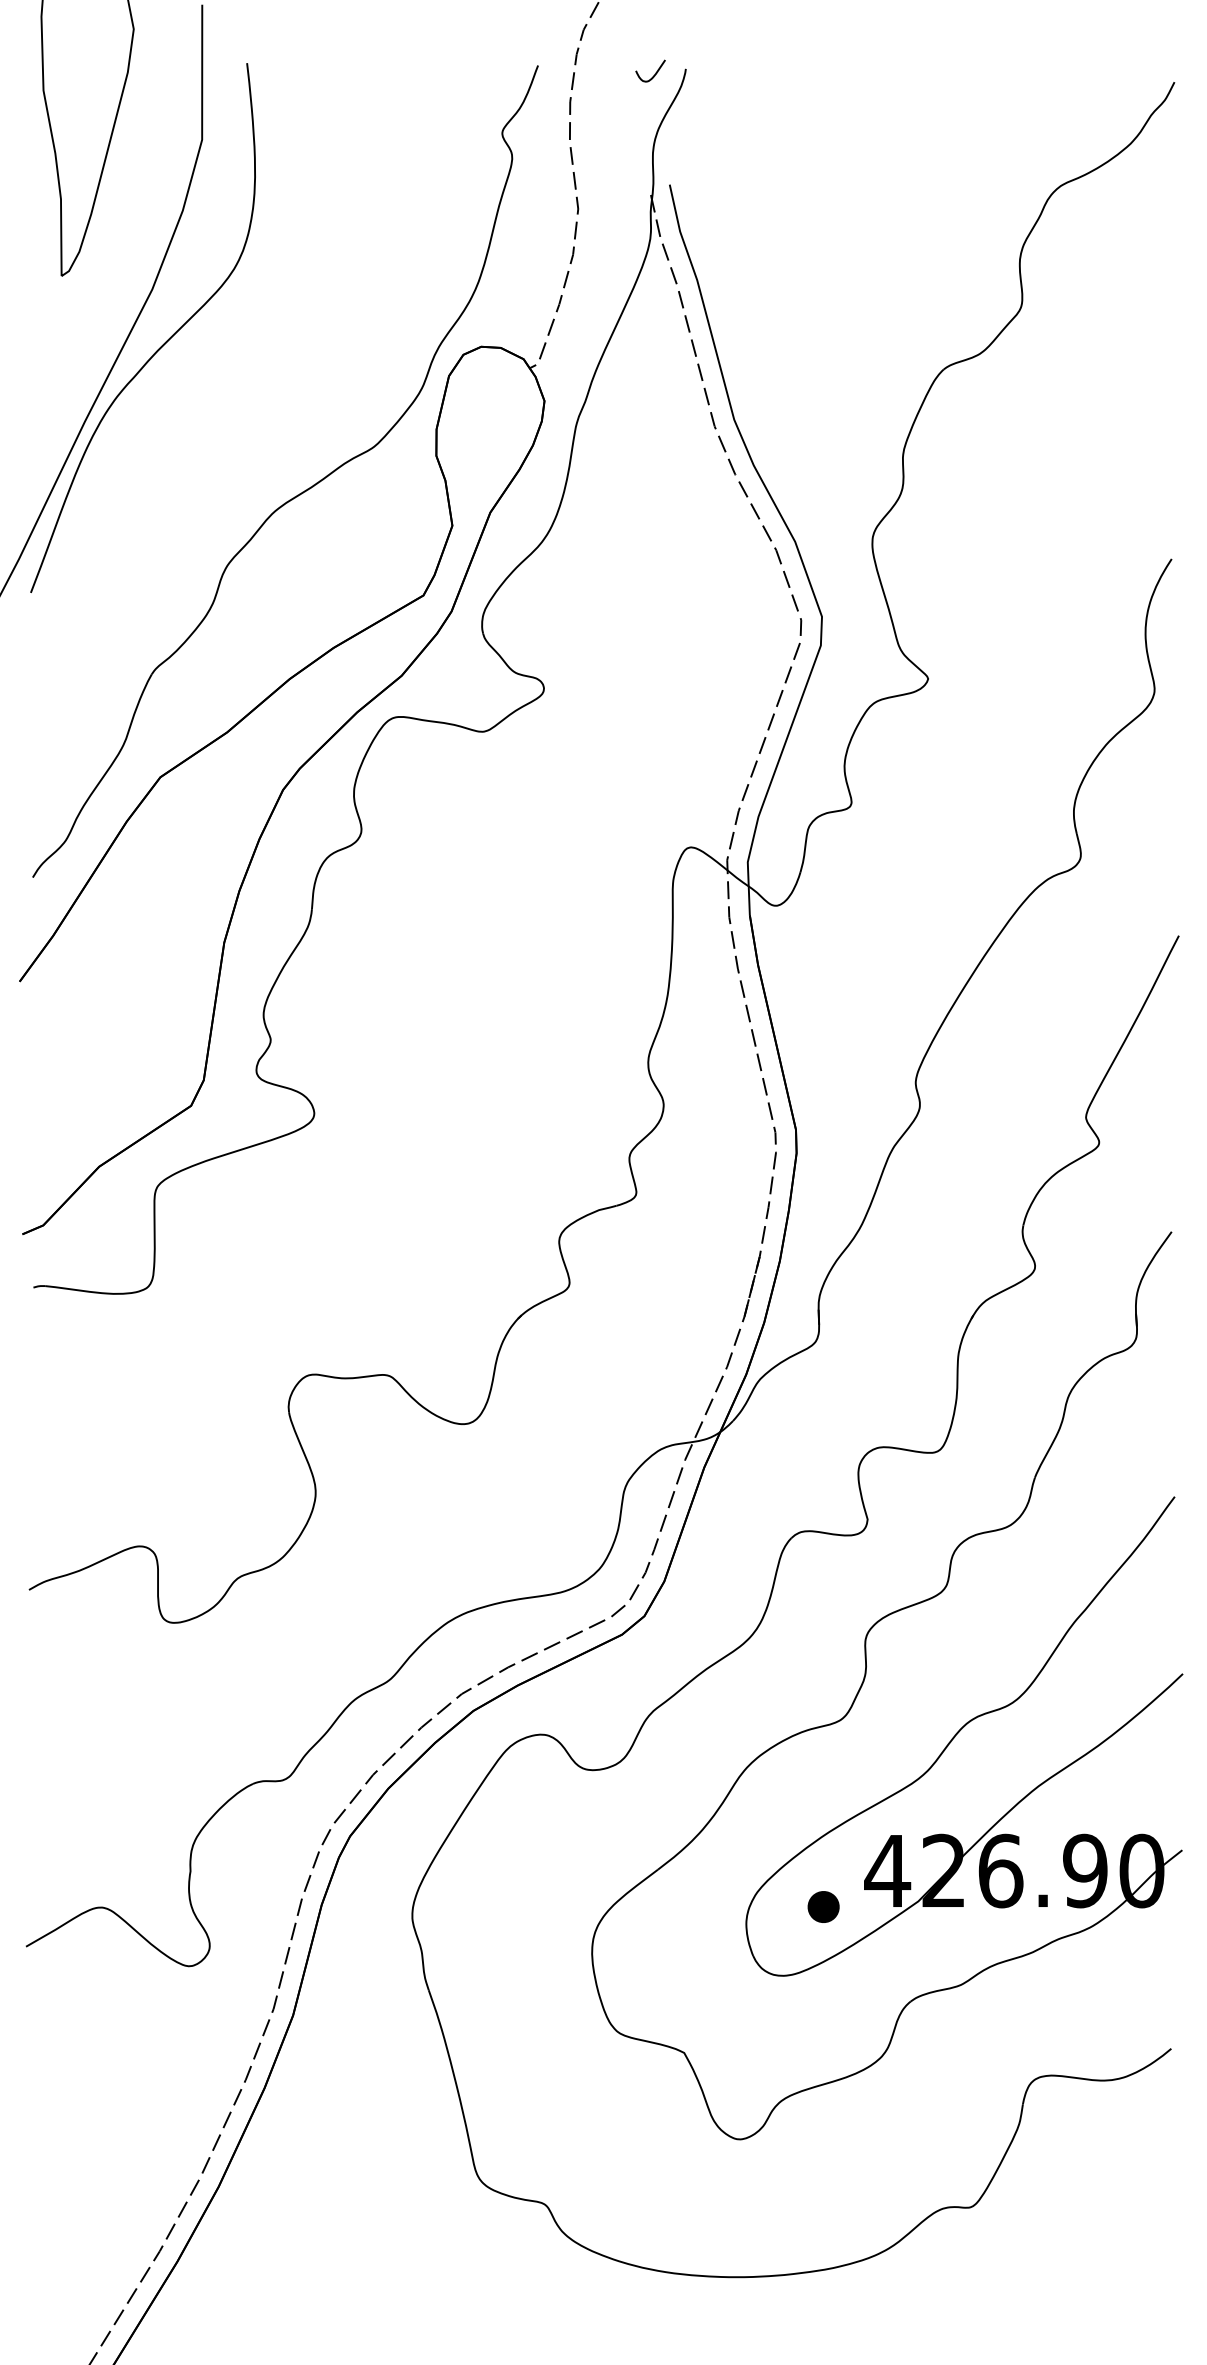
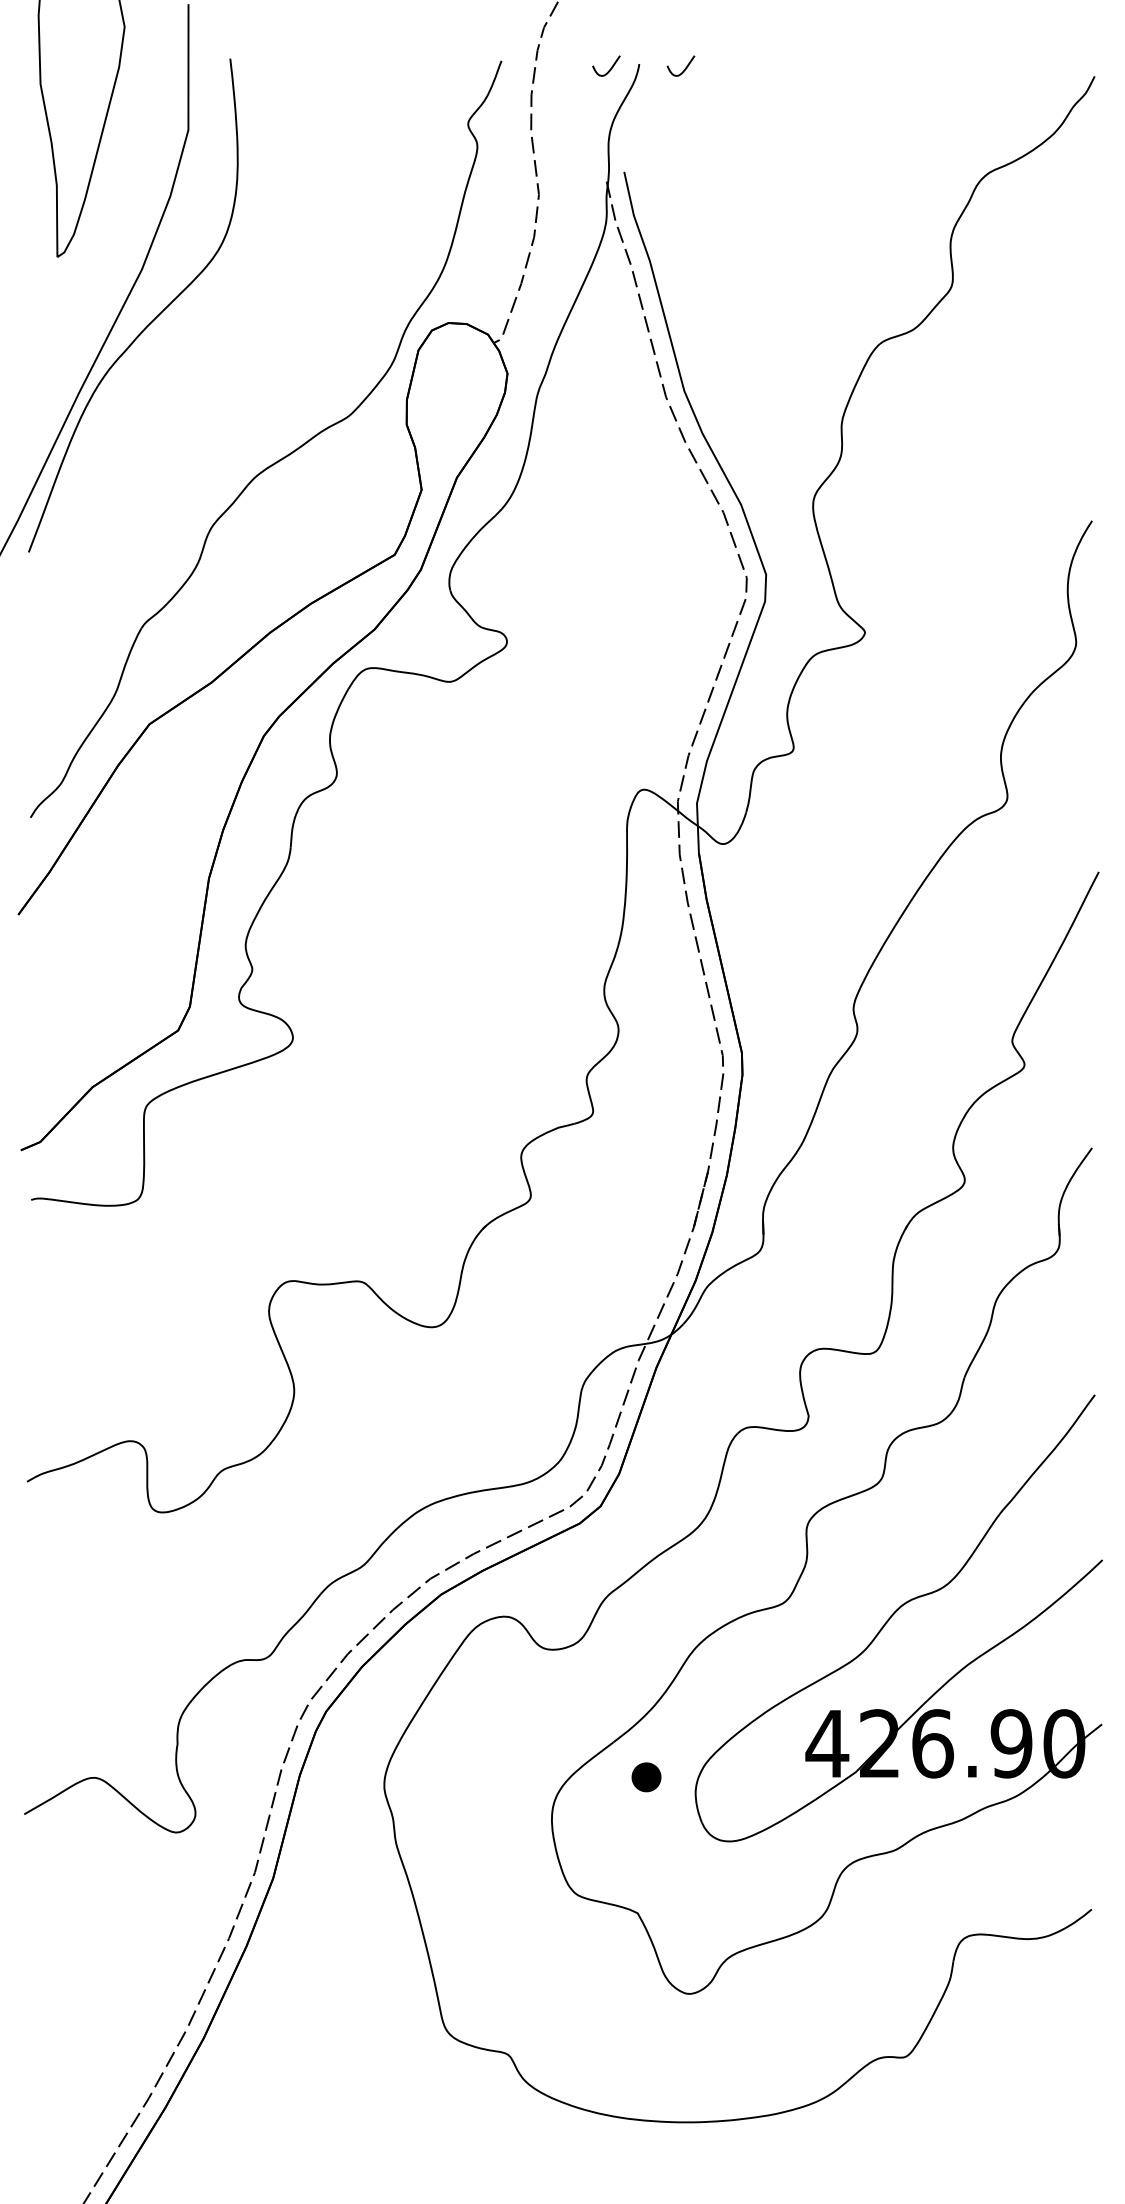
curve: (735, 72) -> (685, 67), added
part: (823, 1906) -> (646, 1776), moved

